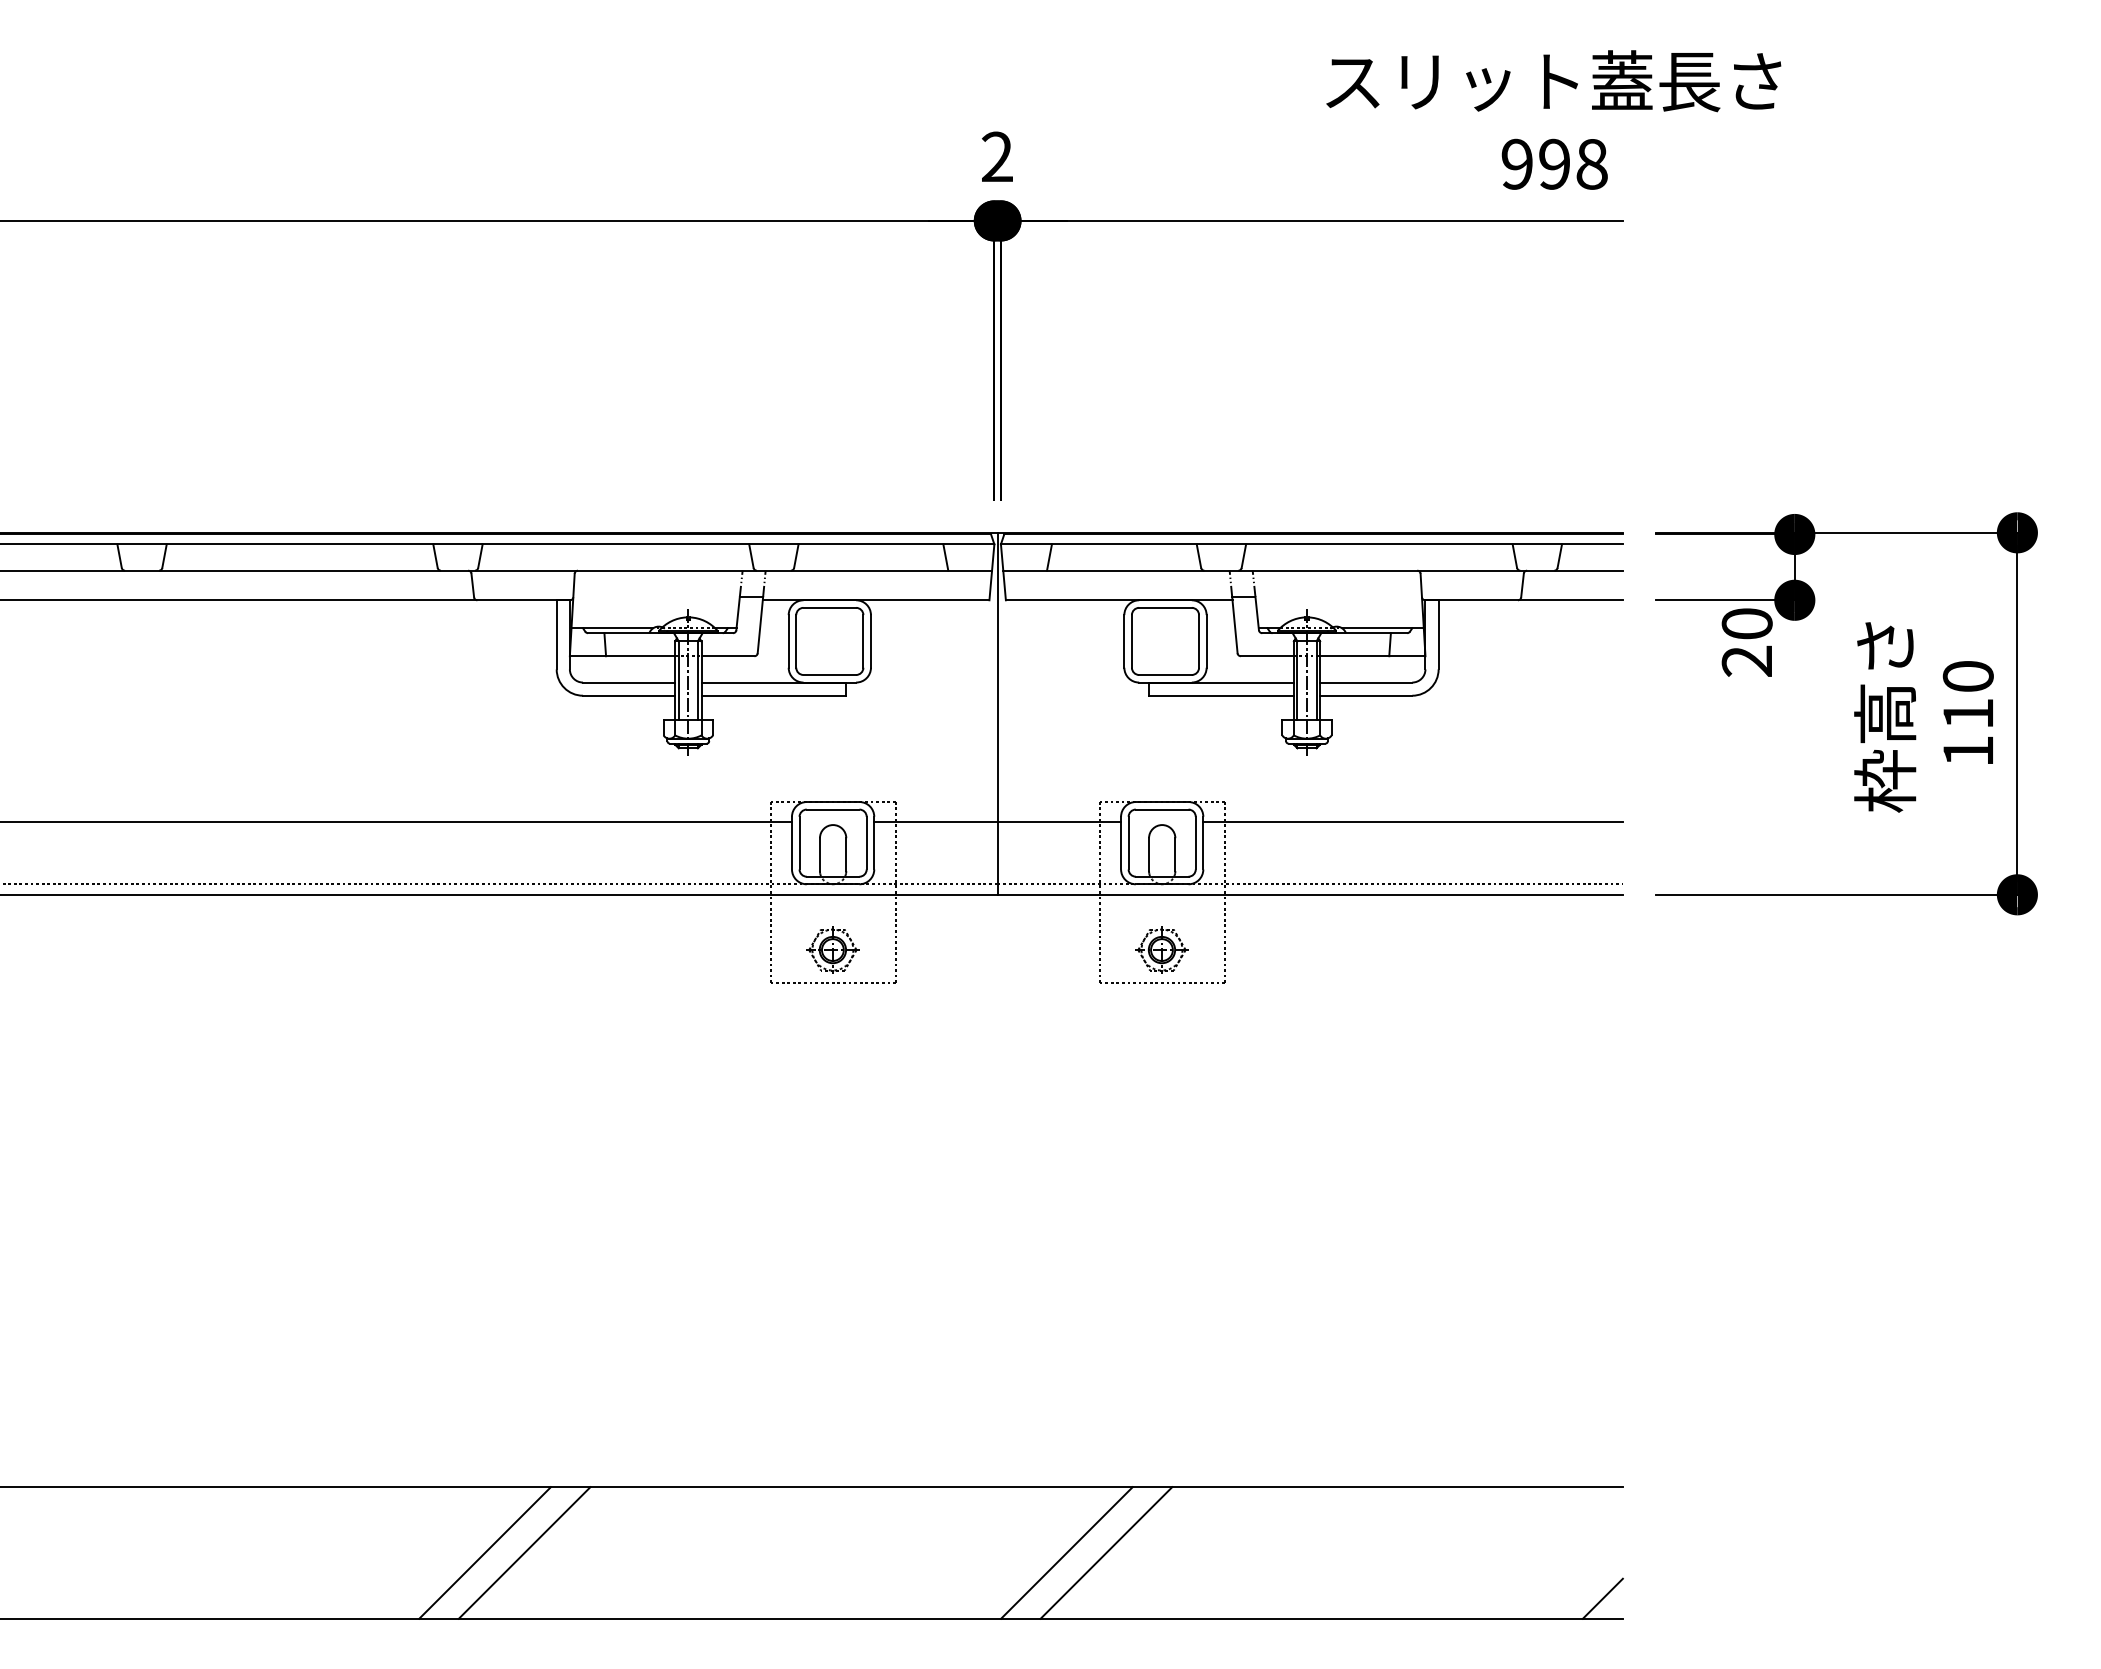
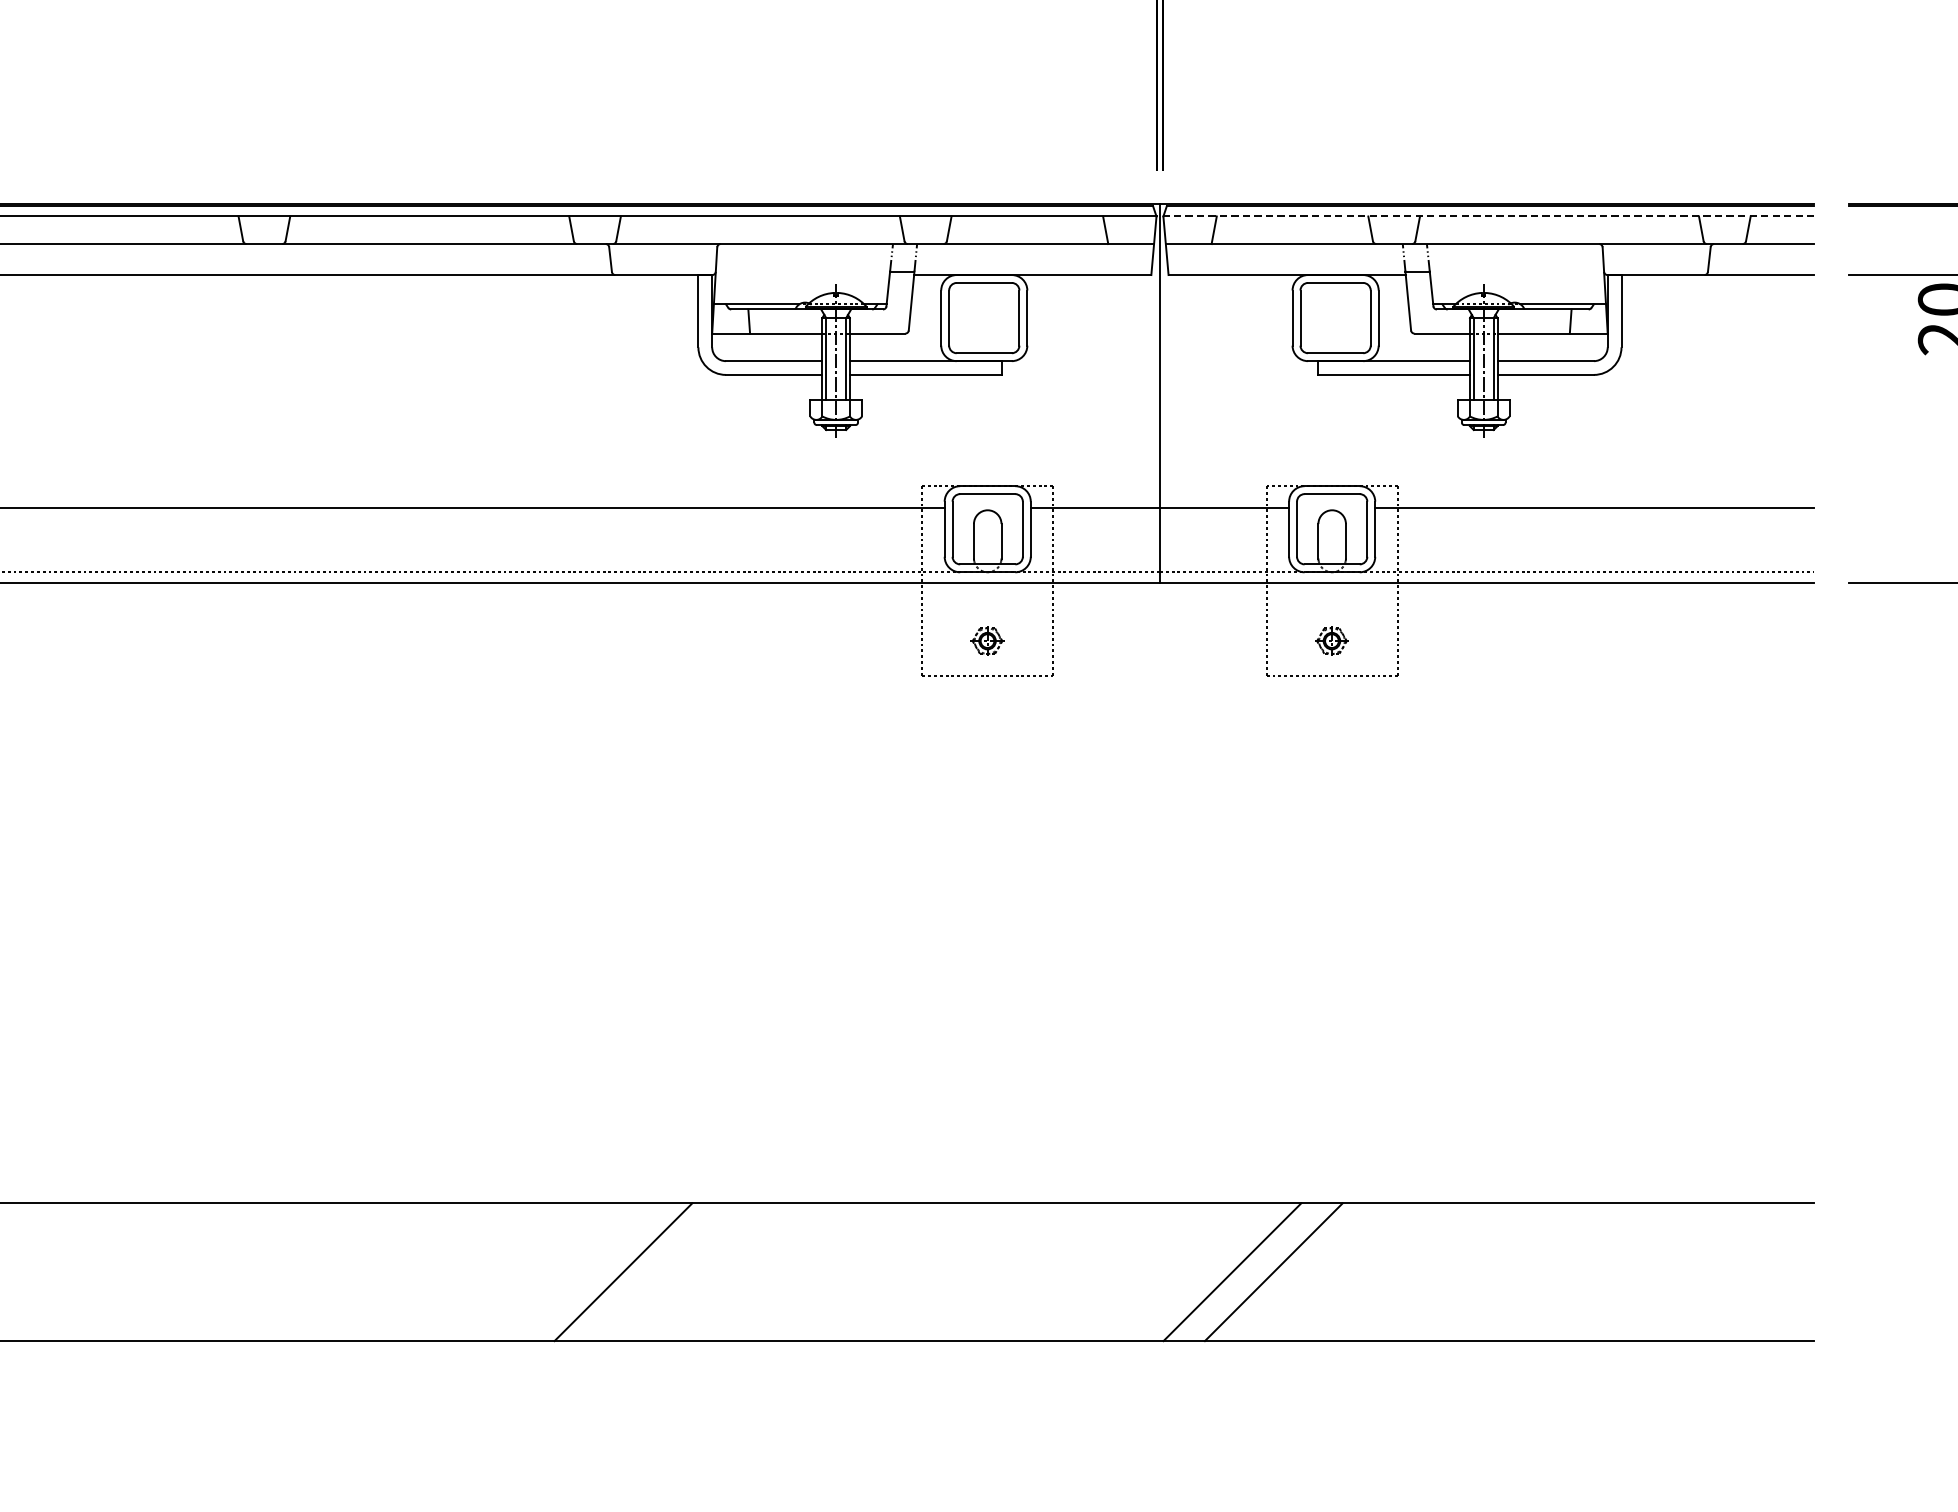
line: (1311, 544) -> (1488, 216), solid -> dashed
part: (832, 949) -> (987, 640), size x0.6
part: (1161, 949) -> (1331, 640), size x0.6
line: (524, 1552) -> (664, 1271), removed
line: (1602, 1598) -> (1793, 1319), removed

